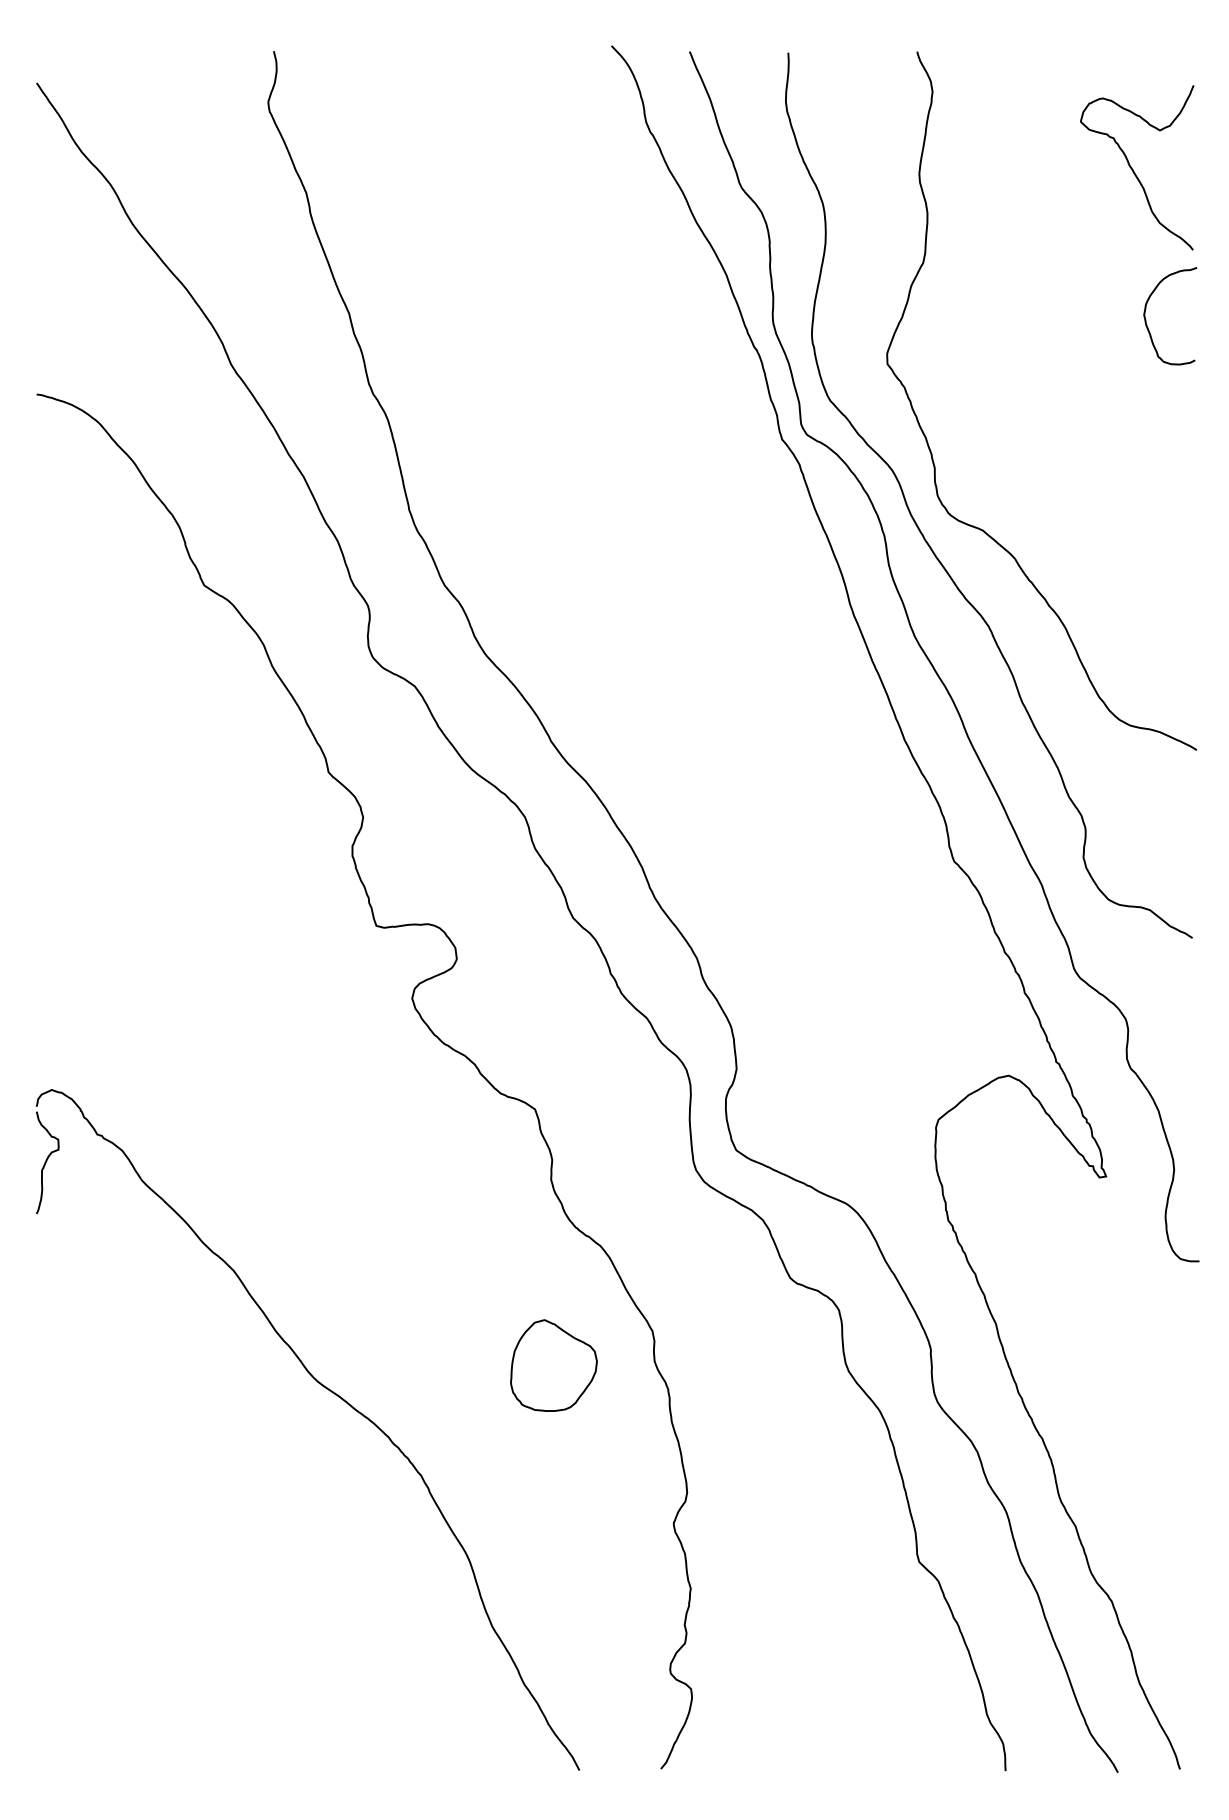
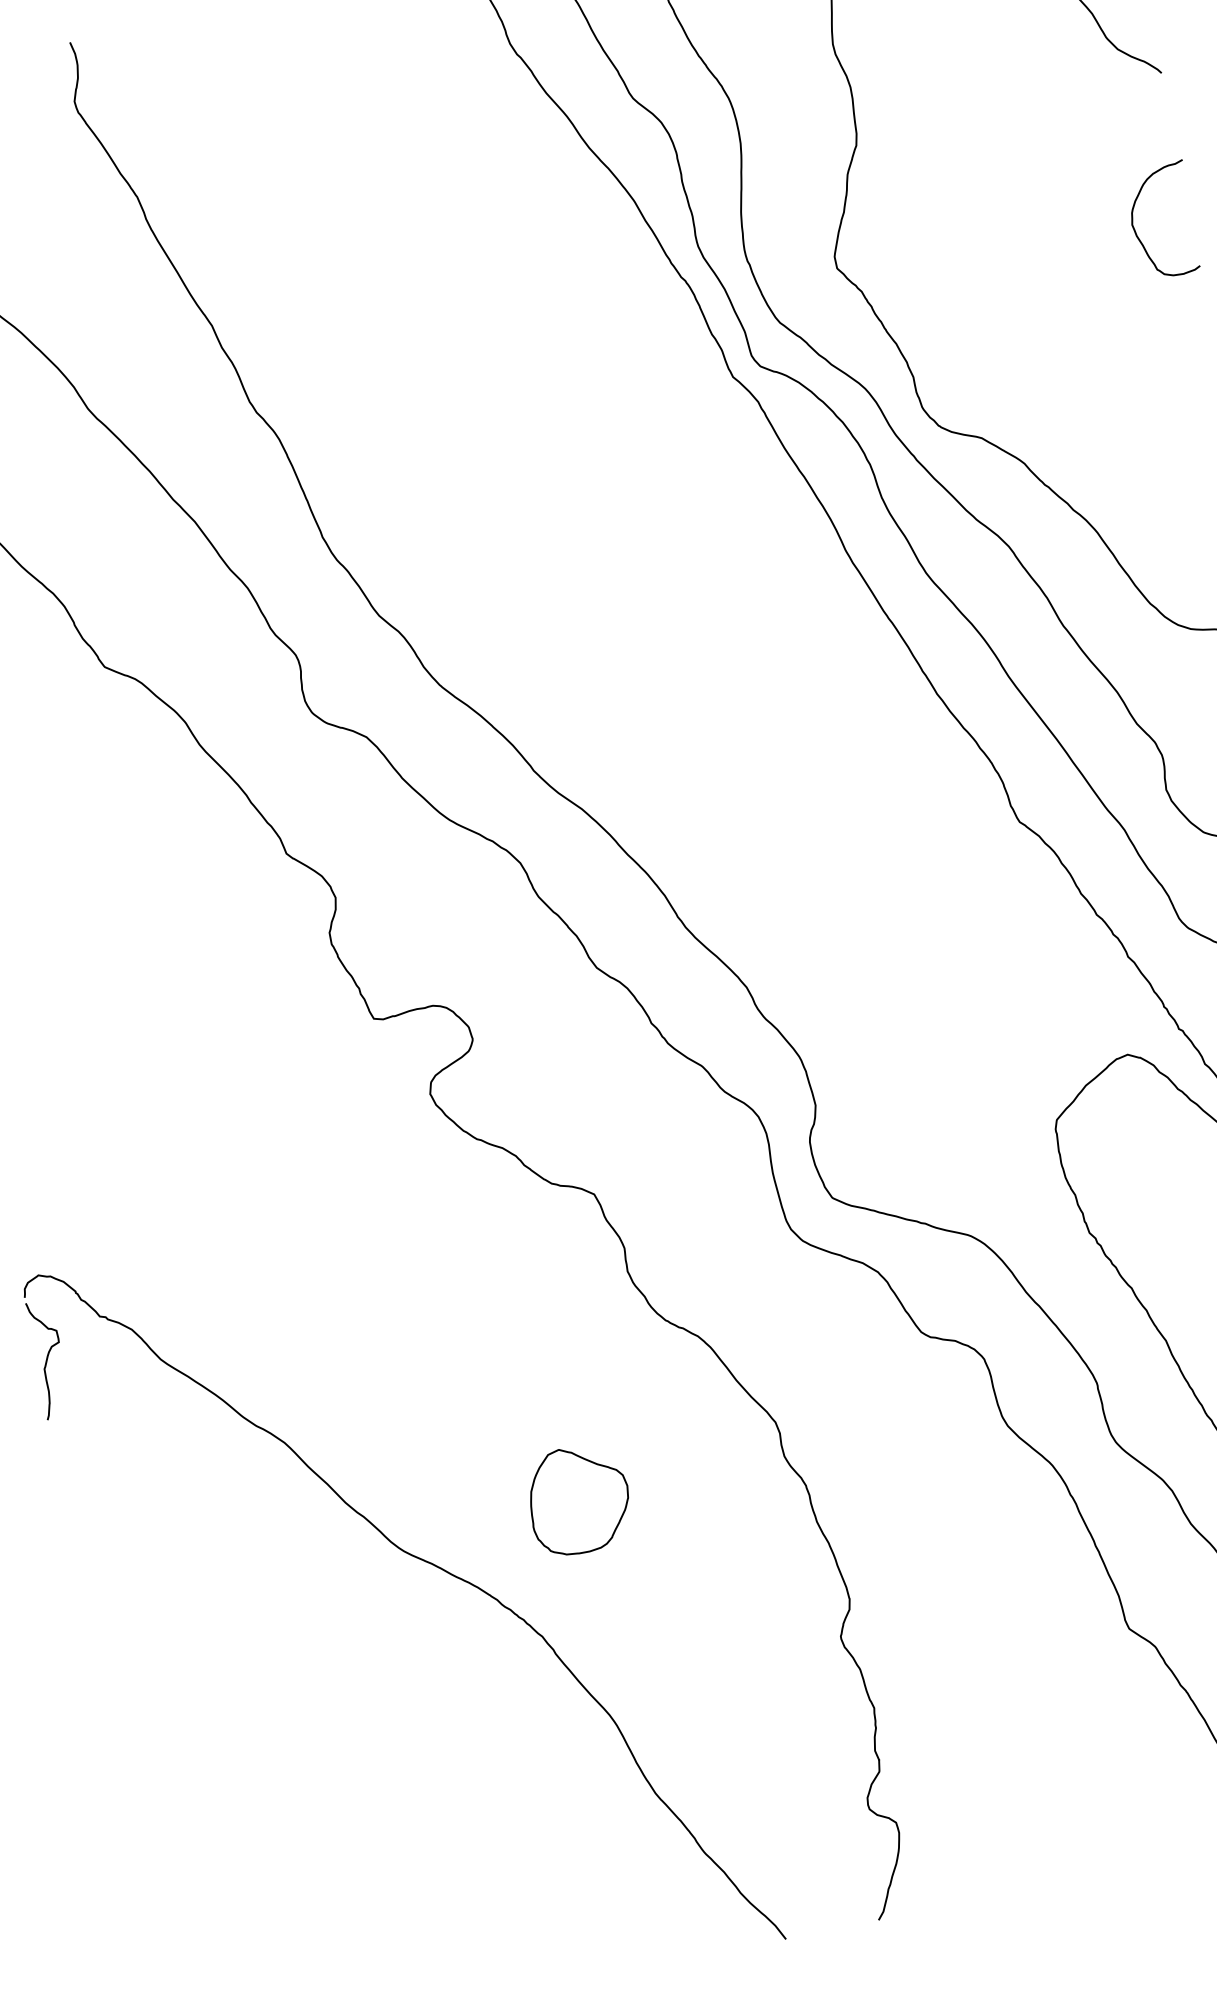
curve: (1146, 319) -> (1135, 229), moved
part: (553, 1365) -> (578, 1499), moved

